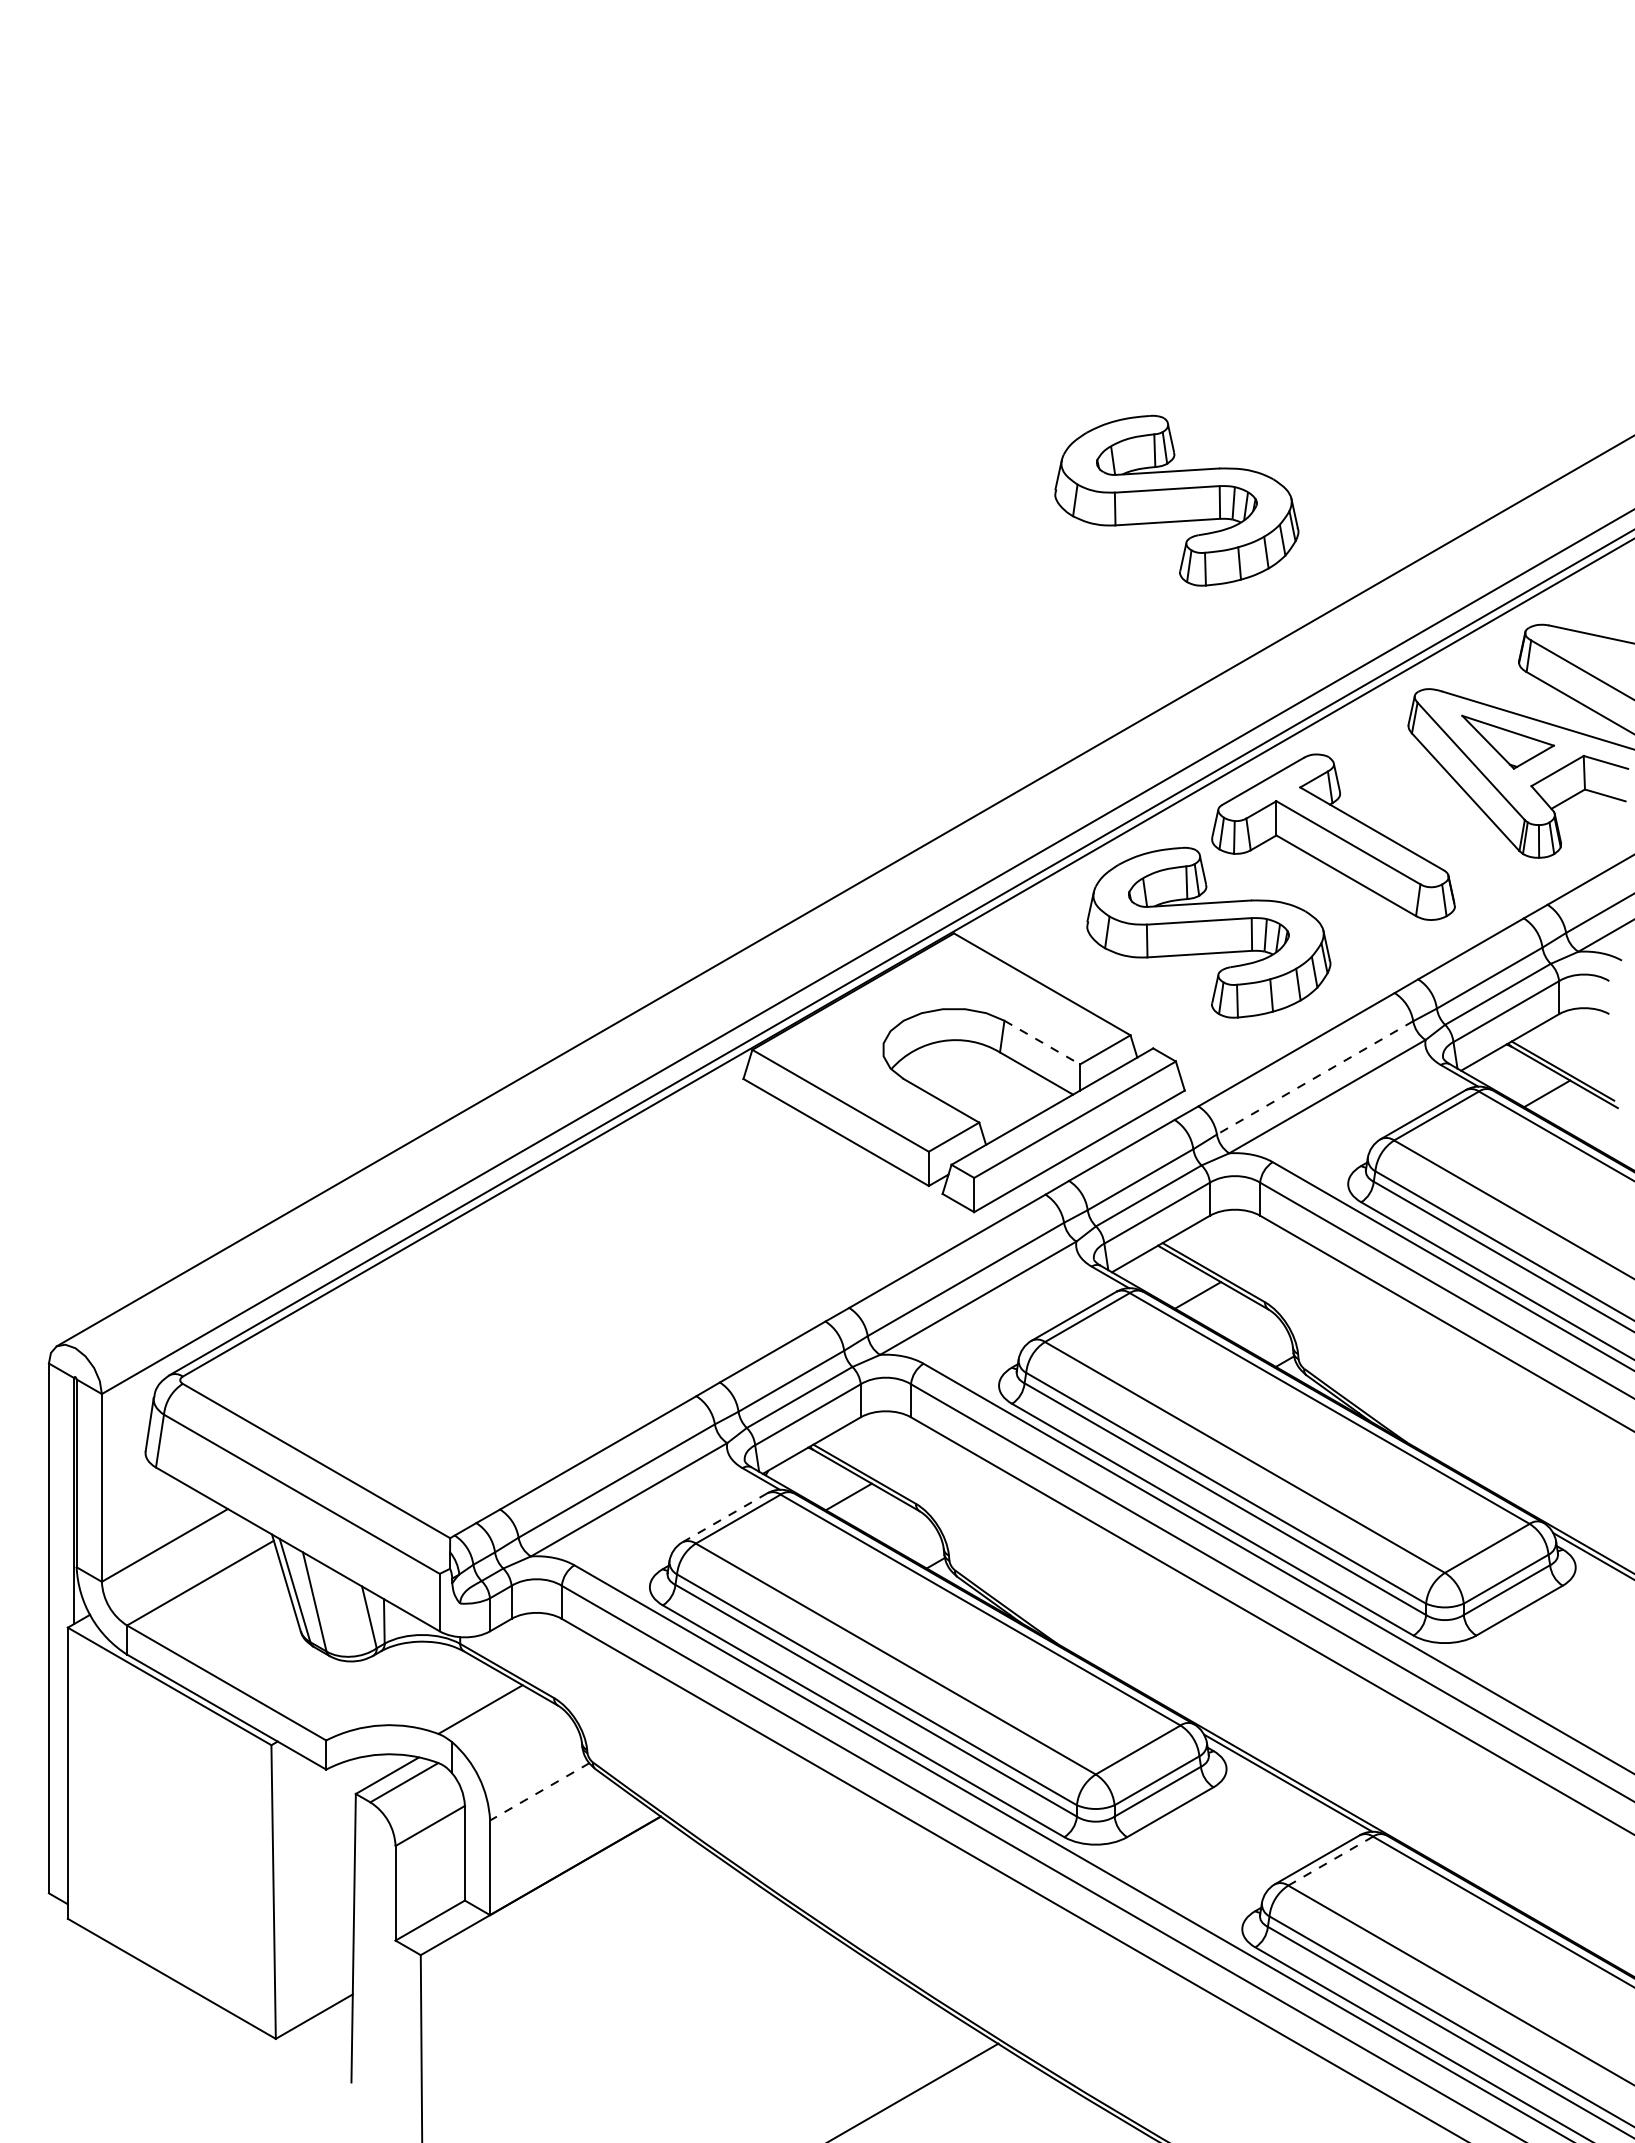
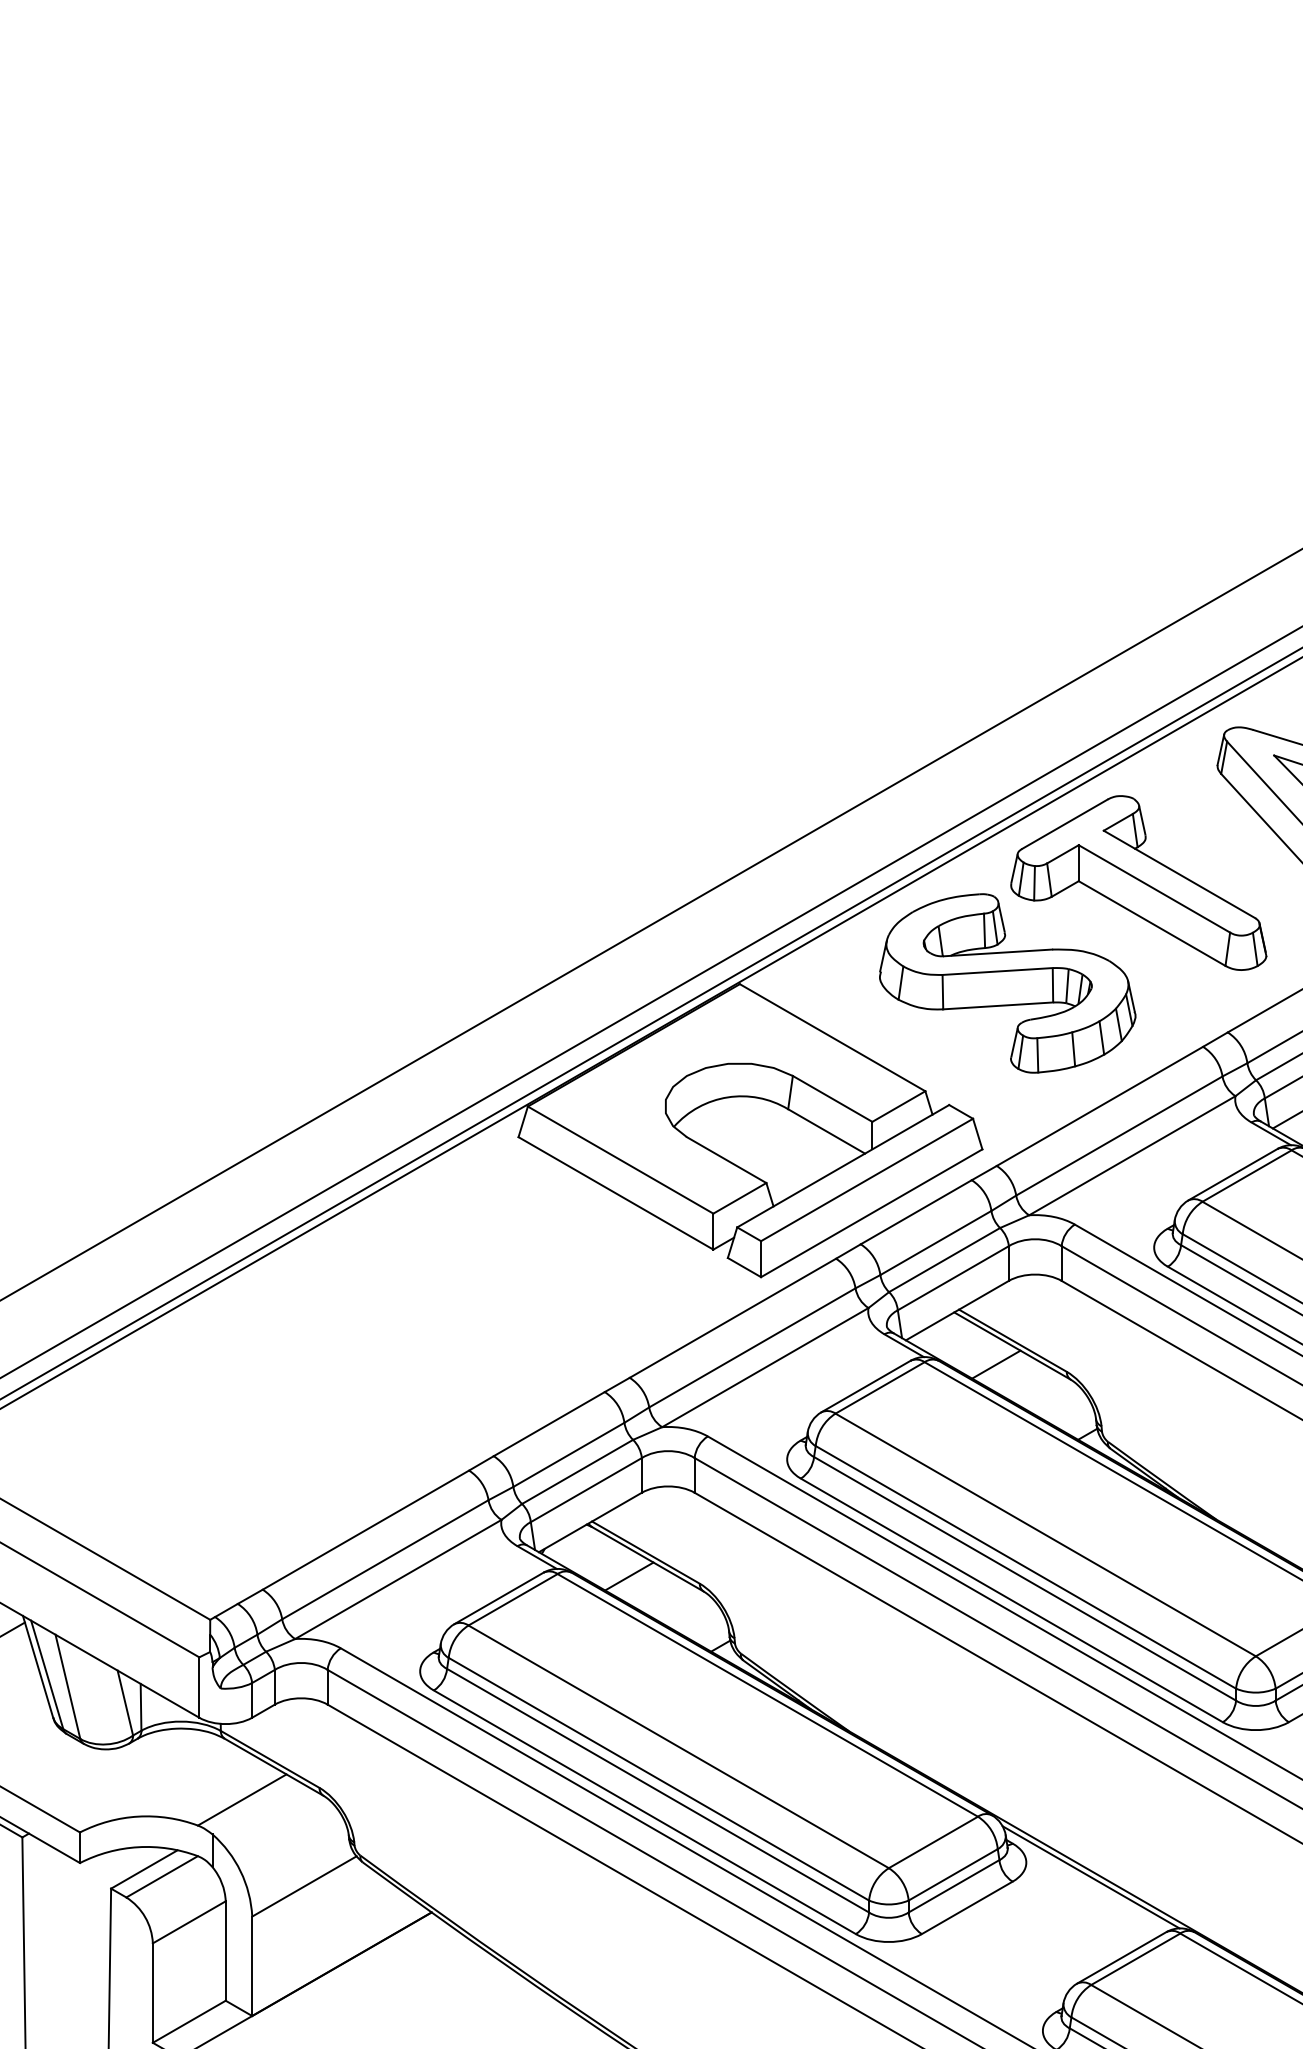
part: (1176, 500) -> (973, 529), removed
line: (1042, 1042) -> (832, 1098), dashed -> solid
line: (1314, 1078) -> (1118, 1136), dashed -> solid
line: (724, 1517) -> (498, 1598), dashed -> solid
line: (539, 1792) -> (304, 1887), dashed -> solid
line: (1330, 1861) -> (1135, 1959), dashed -> solid

